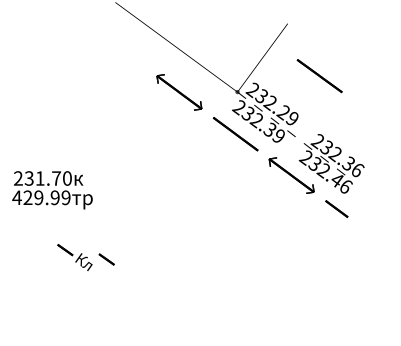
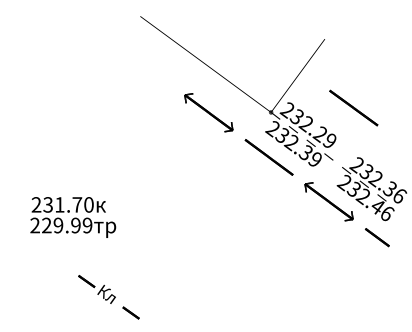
line: (319, 76) -> (353, 108), moved
text: (16, 197) -> (34, 225), 429.99 -> 229.99
line: (106, 259) -> (130, 313), moved

